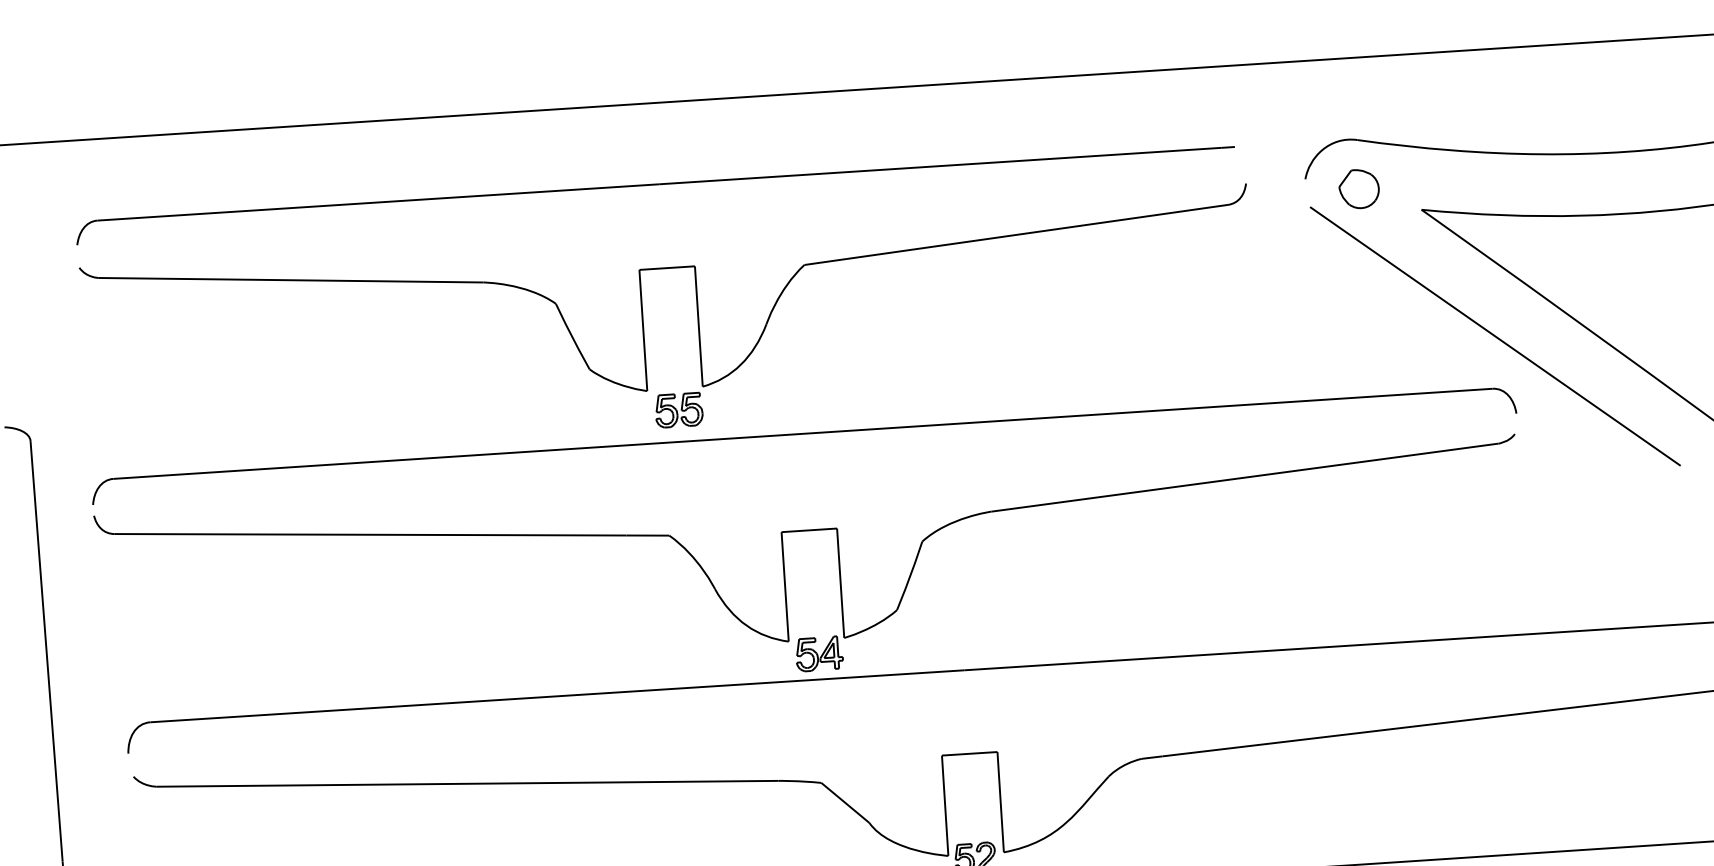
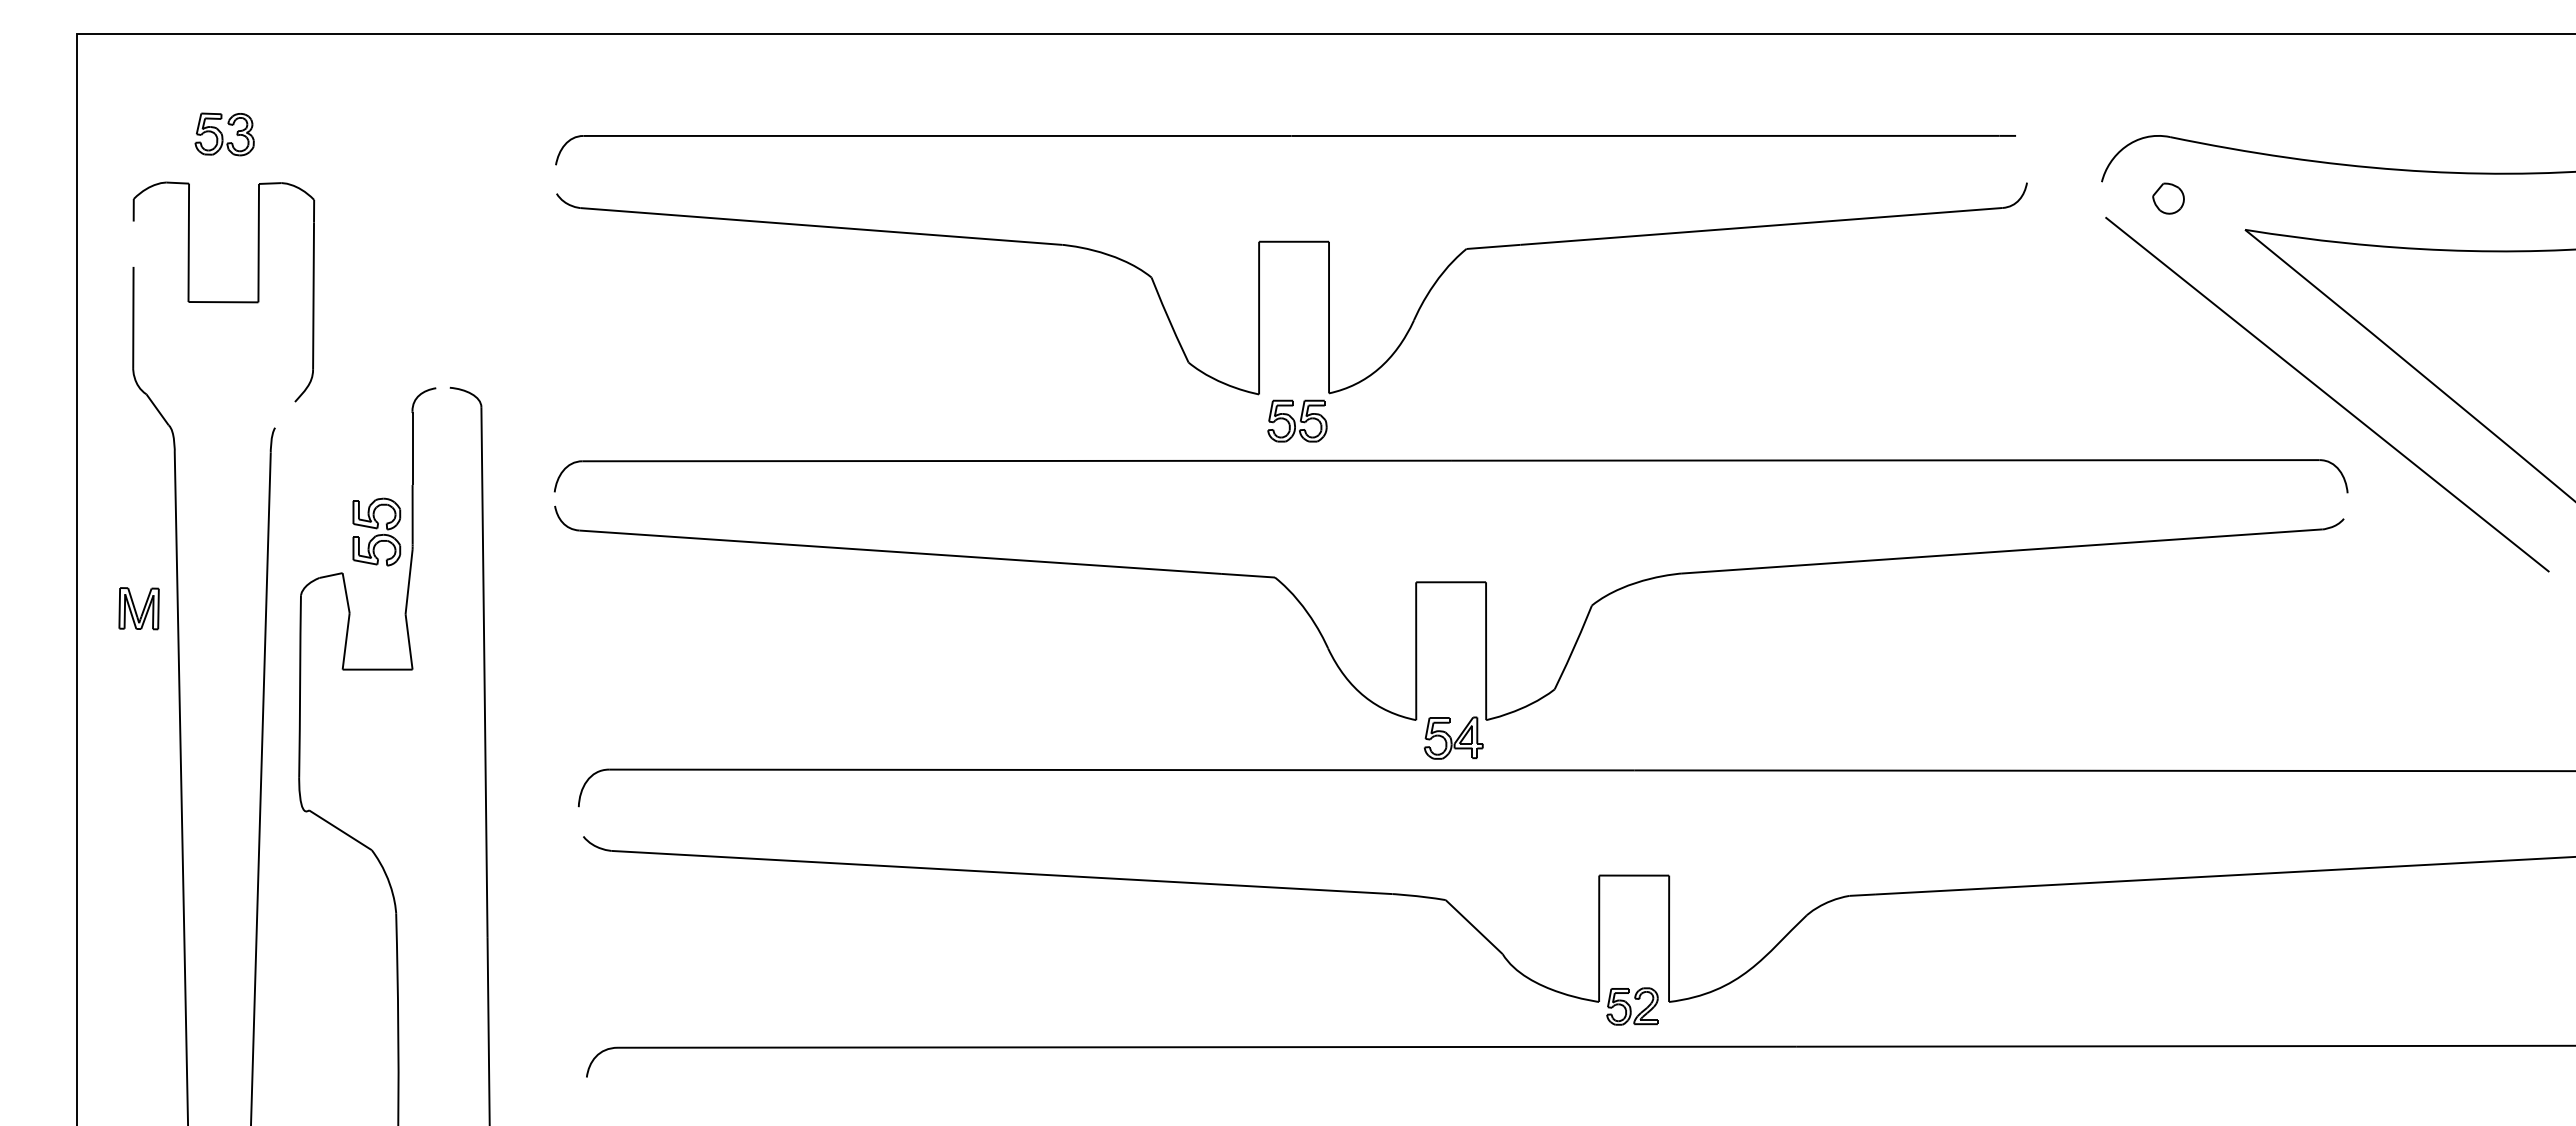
part: (1359, 188) -> (2168, 198), size x0.62

